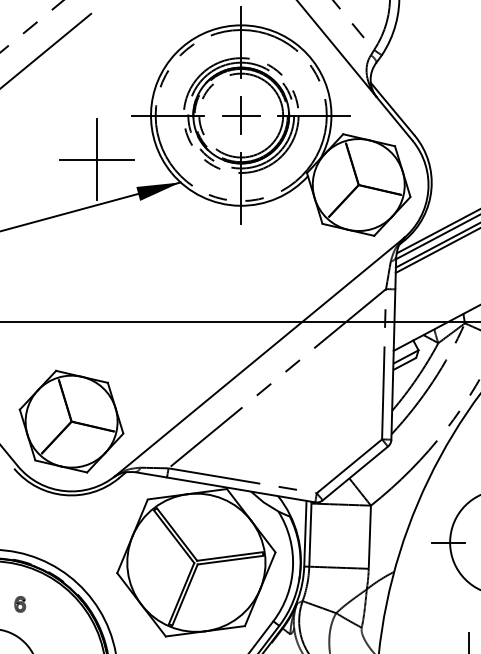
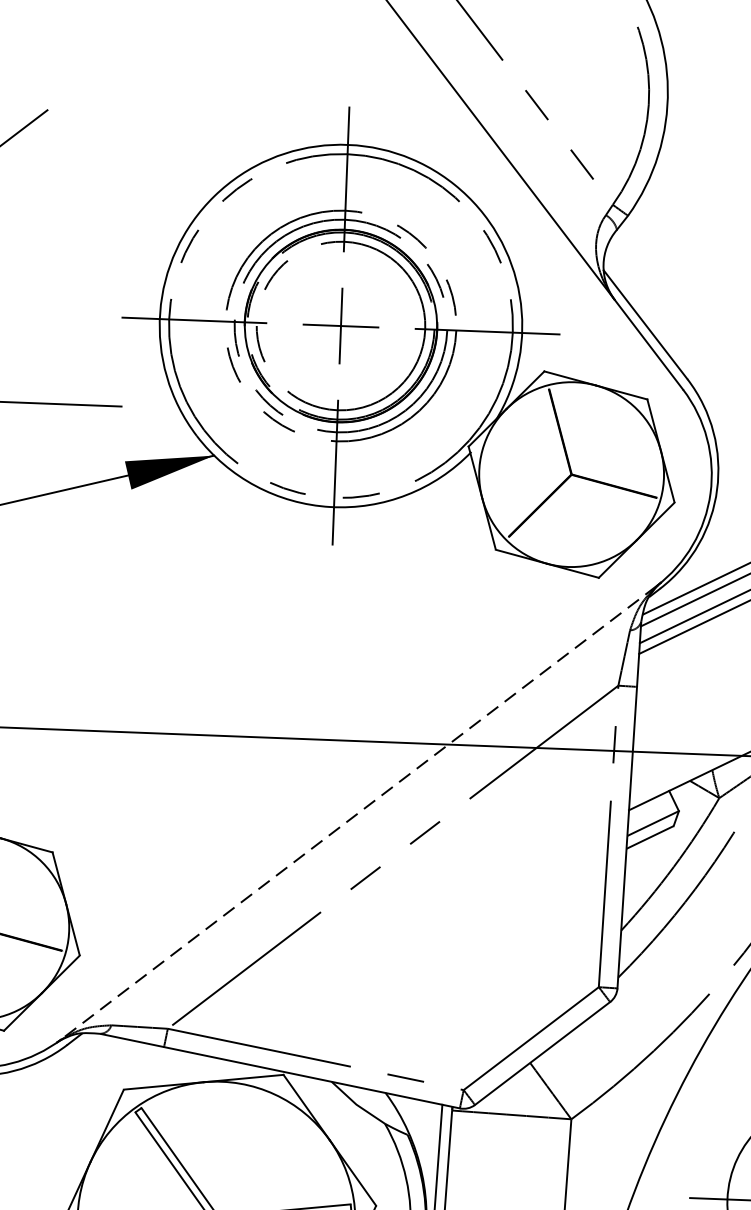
line: (96, 159) -> (46, 403), removed
line: (259, 357) -> (359, 813), solid -> dashed

